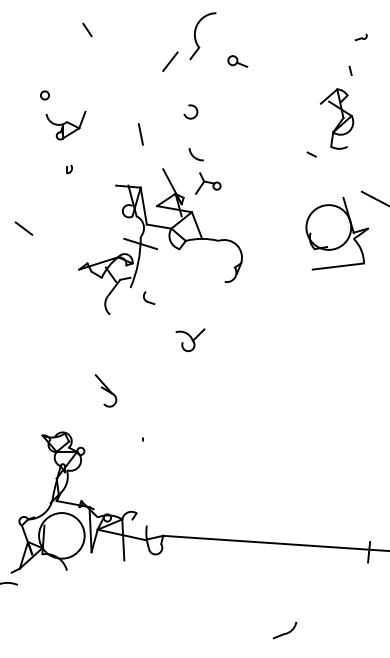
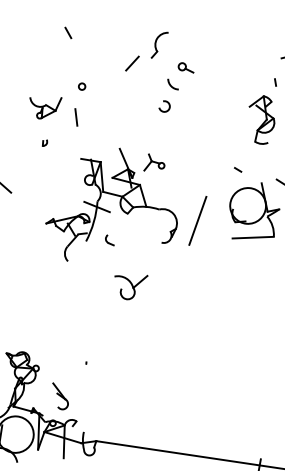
part: (202, 35) -> (159, 44), size x0.71
circle: (44, 95) -> (81, 86), moved
arc: (190, 106) -> (164, 102), moved
line: (140, 134) -> (76, 117), moved
line: (311, 154) -> (237, 169), moved
arc: (193, 155) -> (170, 84), moved
line: (267, 250) -> (197, 220), added
part: (149, 298) -> (110, 240), moved
part: (190, 339) -> (130, 286), size x1.43
part: (105, 390) -> (60, 396), moved

